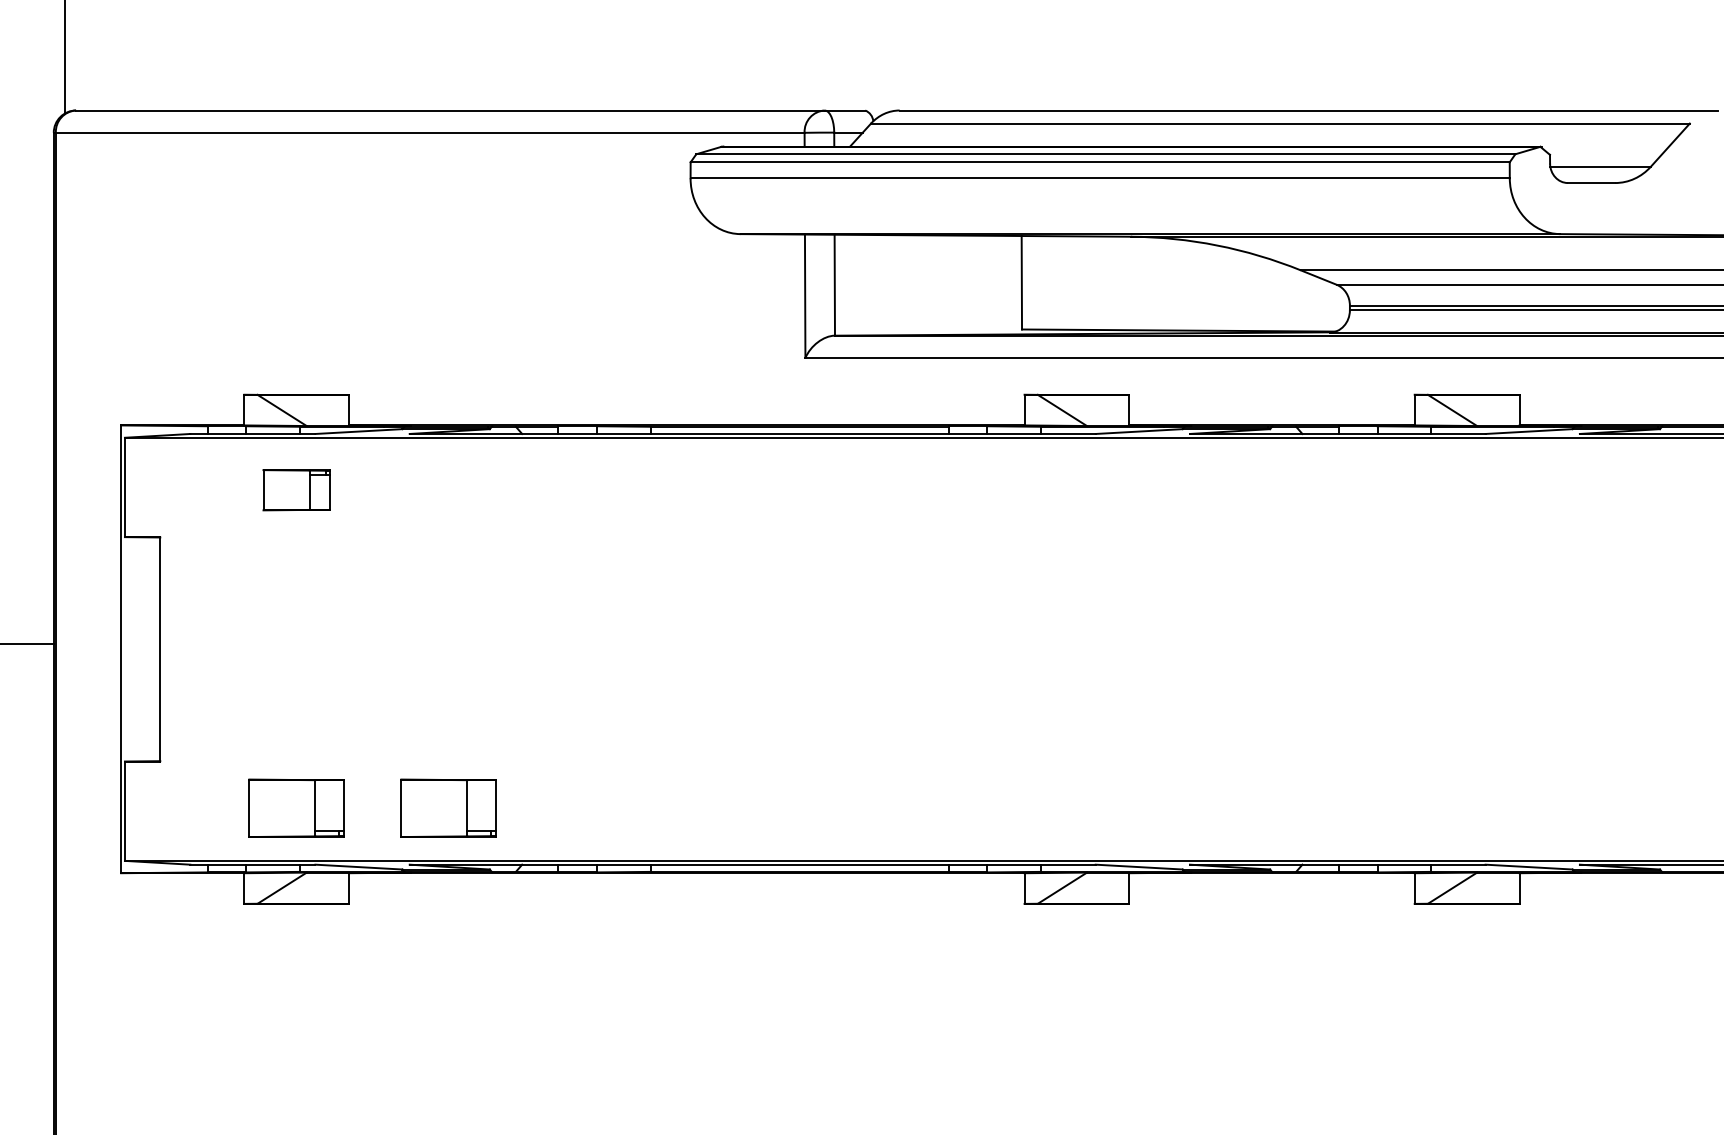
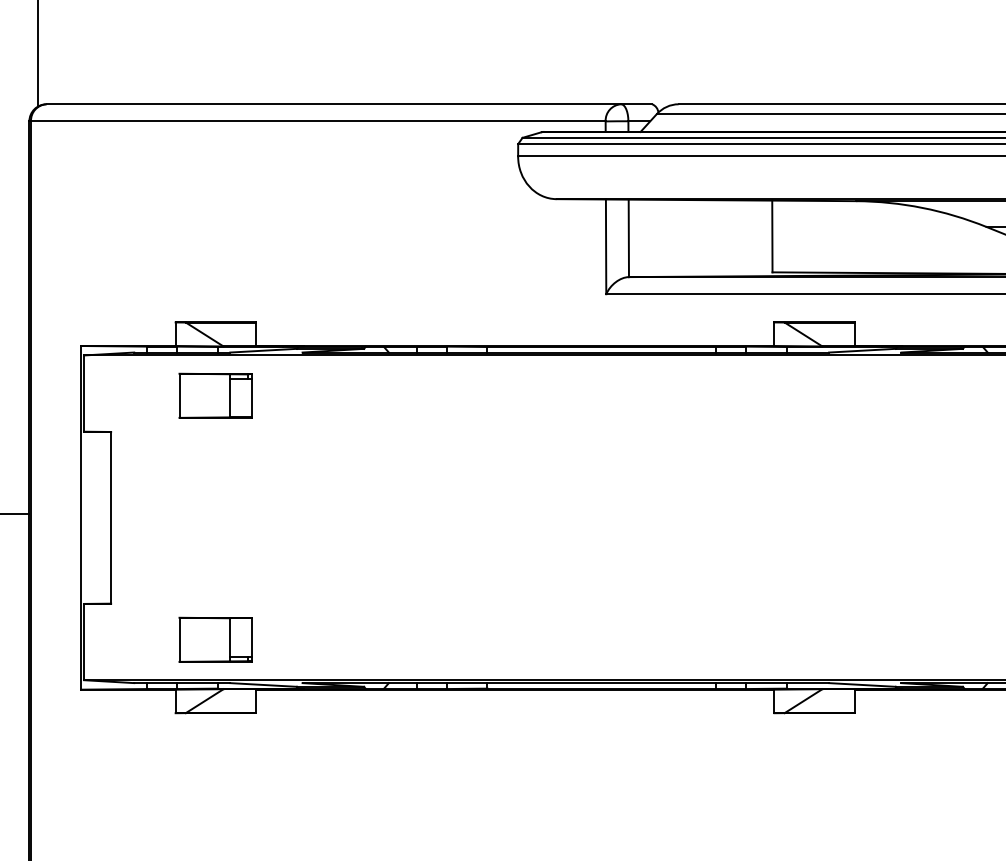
part: (296, 489) -> (215, 395), size x1.43
part: (448, 807) -> (332, 639), removed

